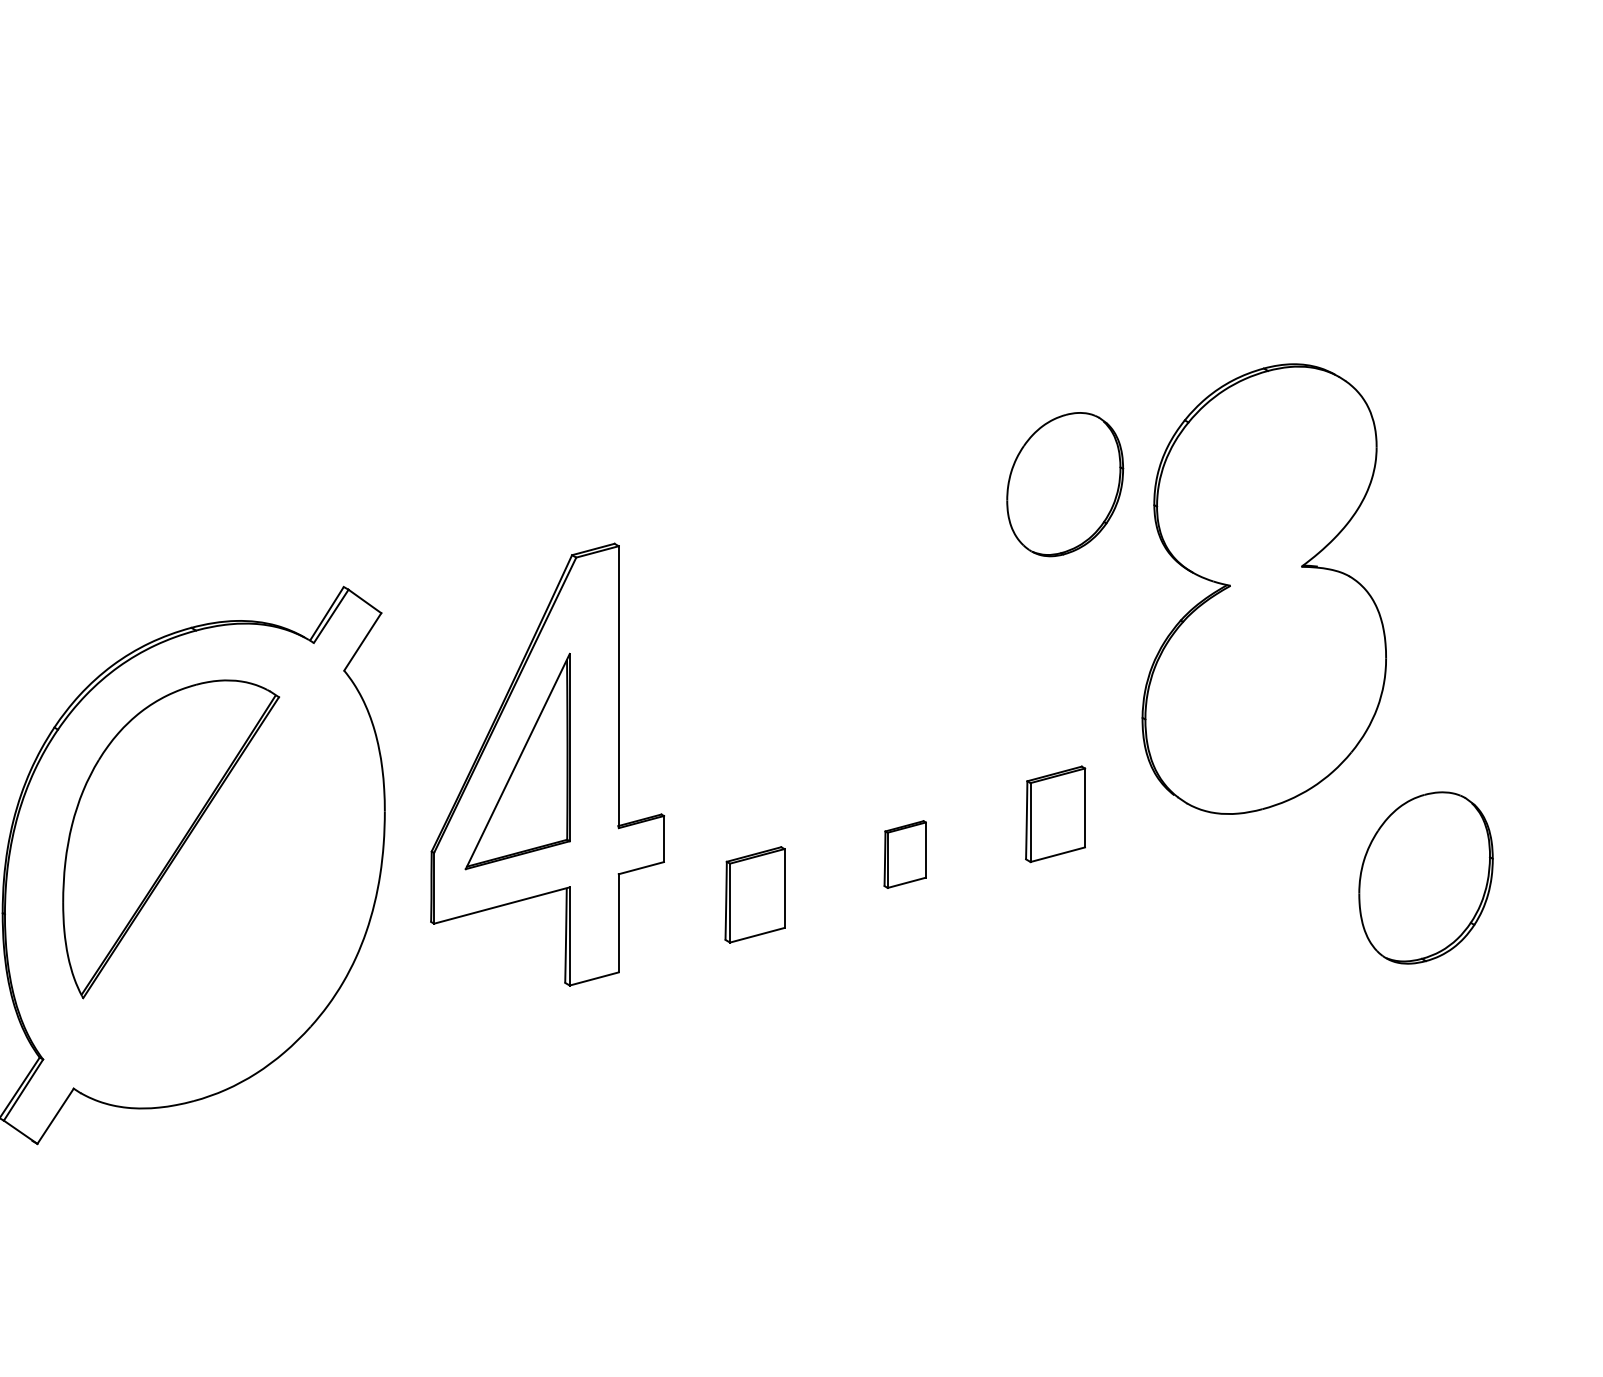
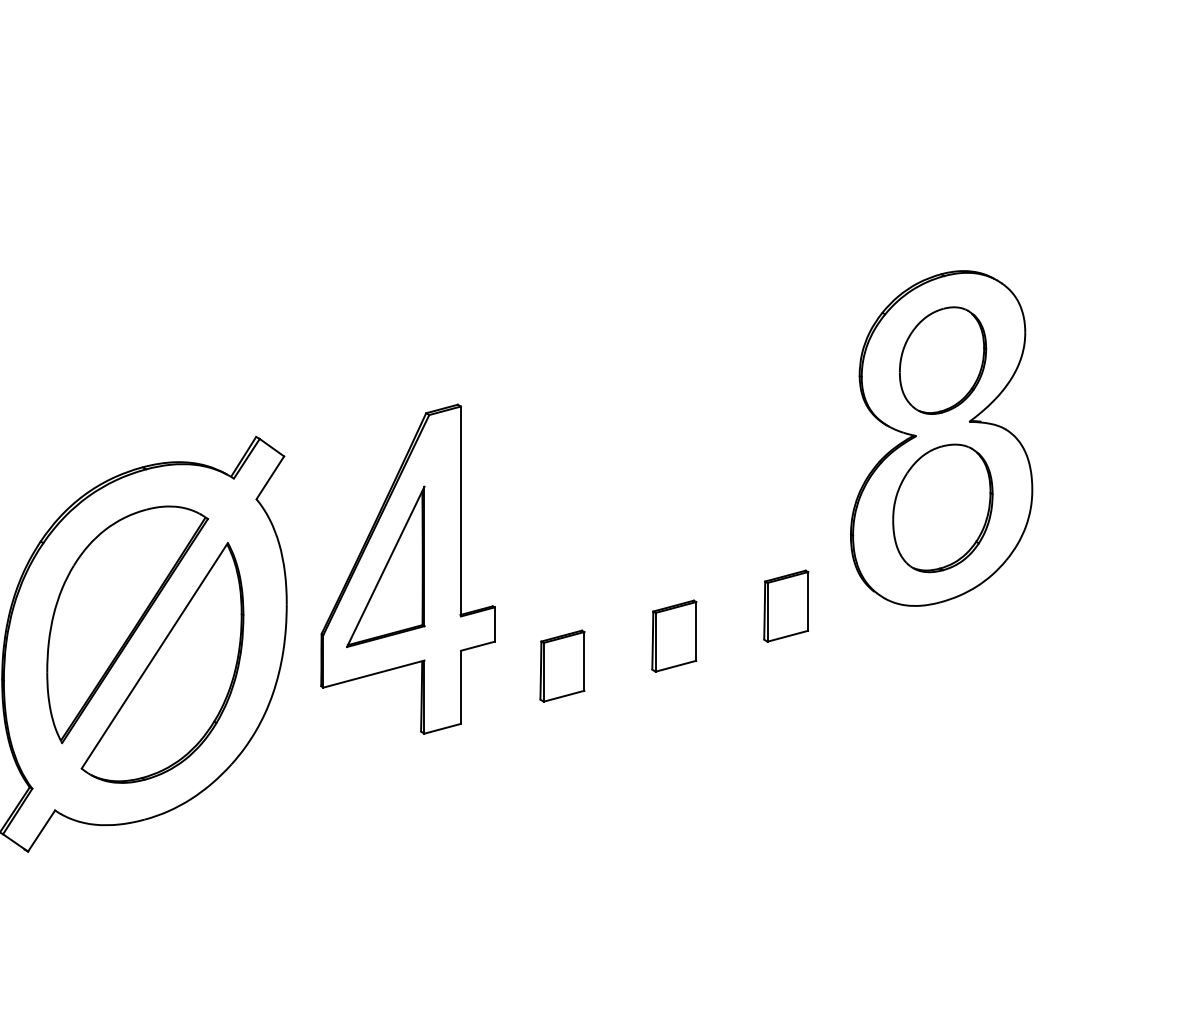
part: (1065, 484) -> (943, 360), moved
part: (904, 854) -> (673, 636), size x1.43
part: (1425, 877) -> (942, 508), moved
part: (217, 890) -> (162, 662), added

